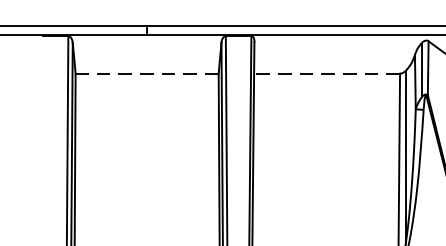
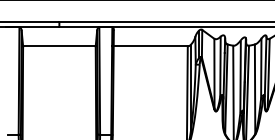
line: (145, 73) -> (58, 46), dashed -> solid
line: (324, 73) -> (149, 46), dashed -> solid

